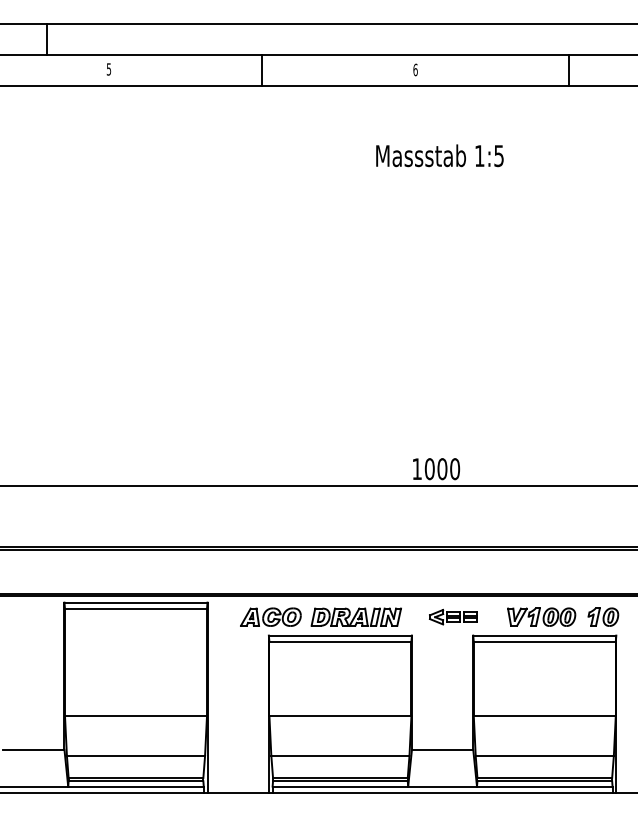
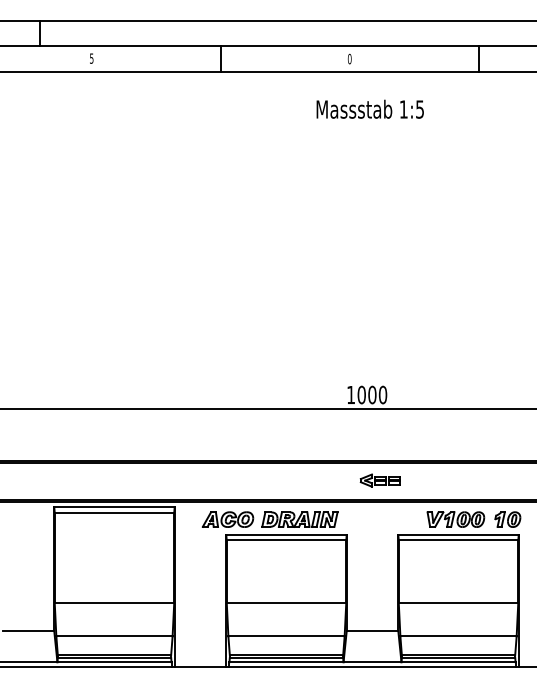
text: (415, 69) -> (349, 58), 6 -> 0
text: (439, 154) -> (369, 108), moved
part: (452, 617) -> (379, 480), moved

